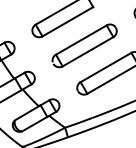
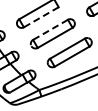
line: (66, 22) -> (40, 17), solid -> dashed
line: (81, 41) -> (50, 30), solid -> dashed

